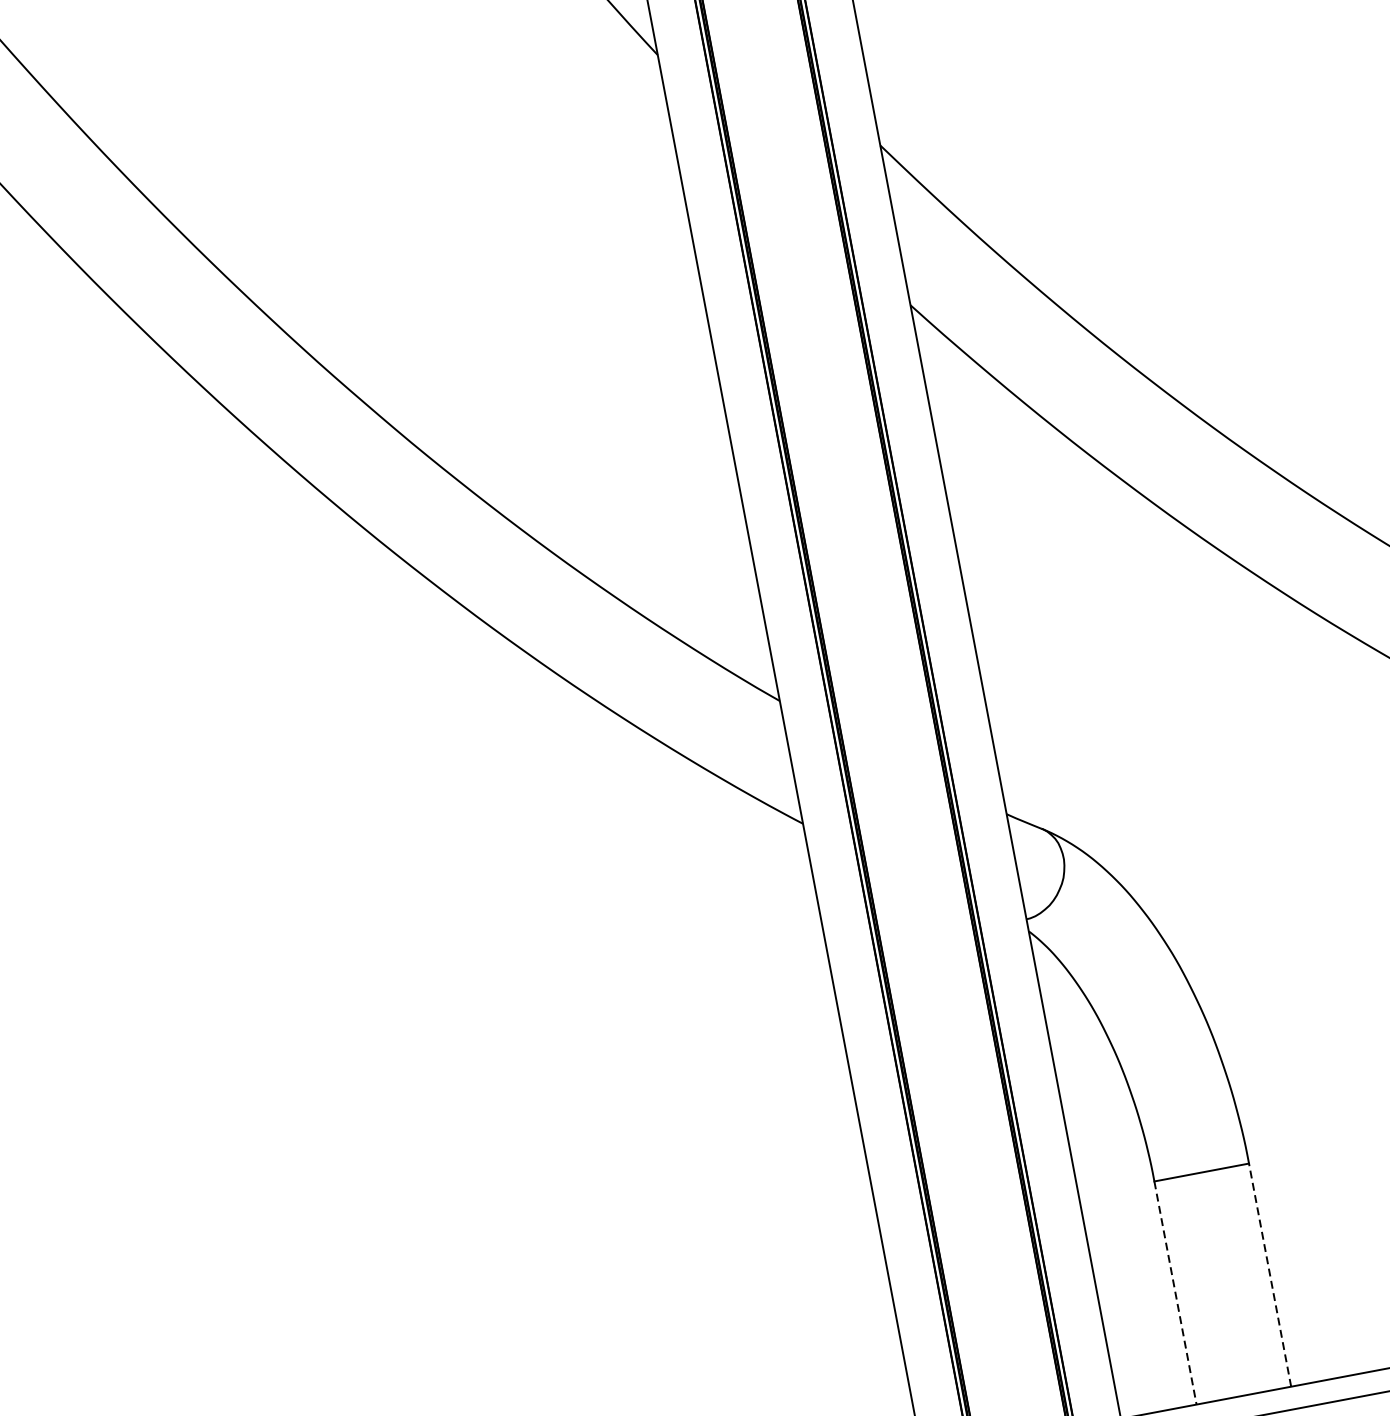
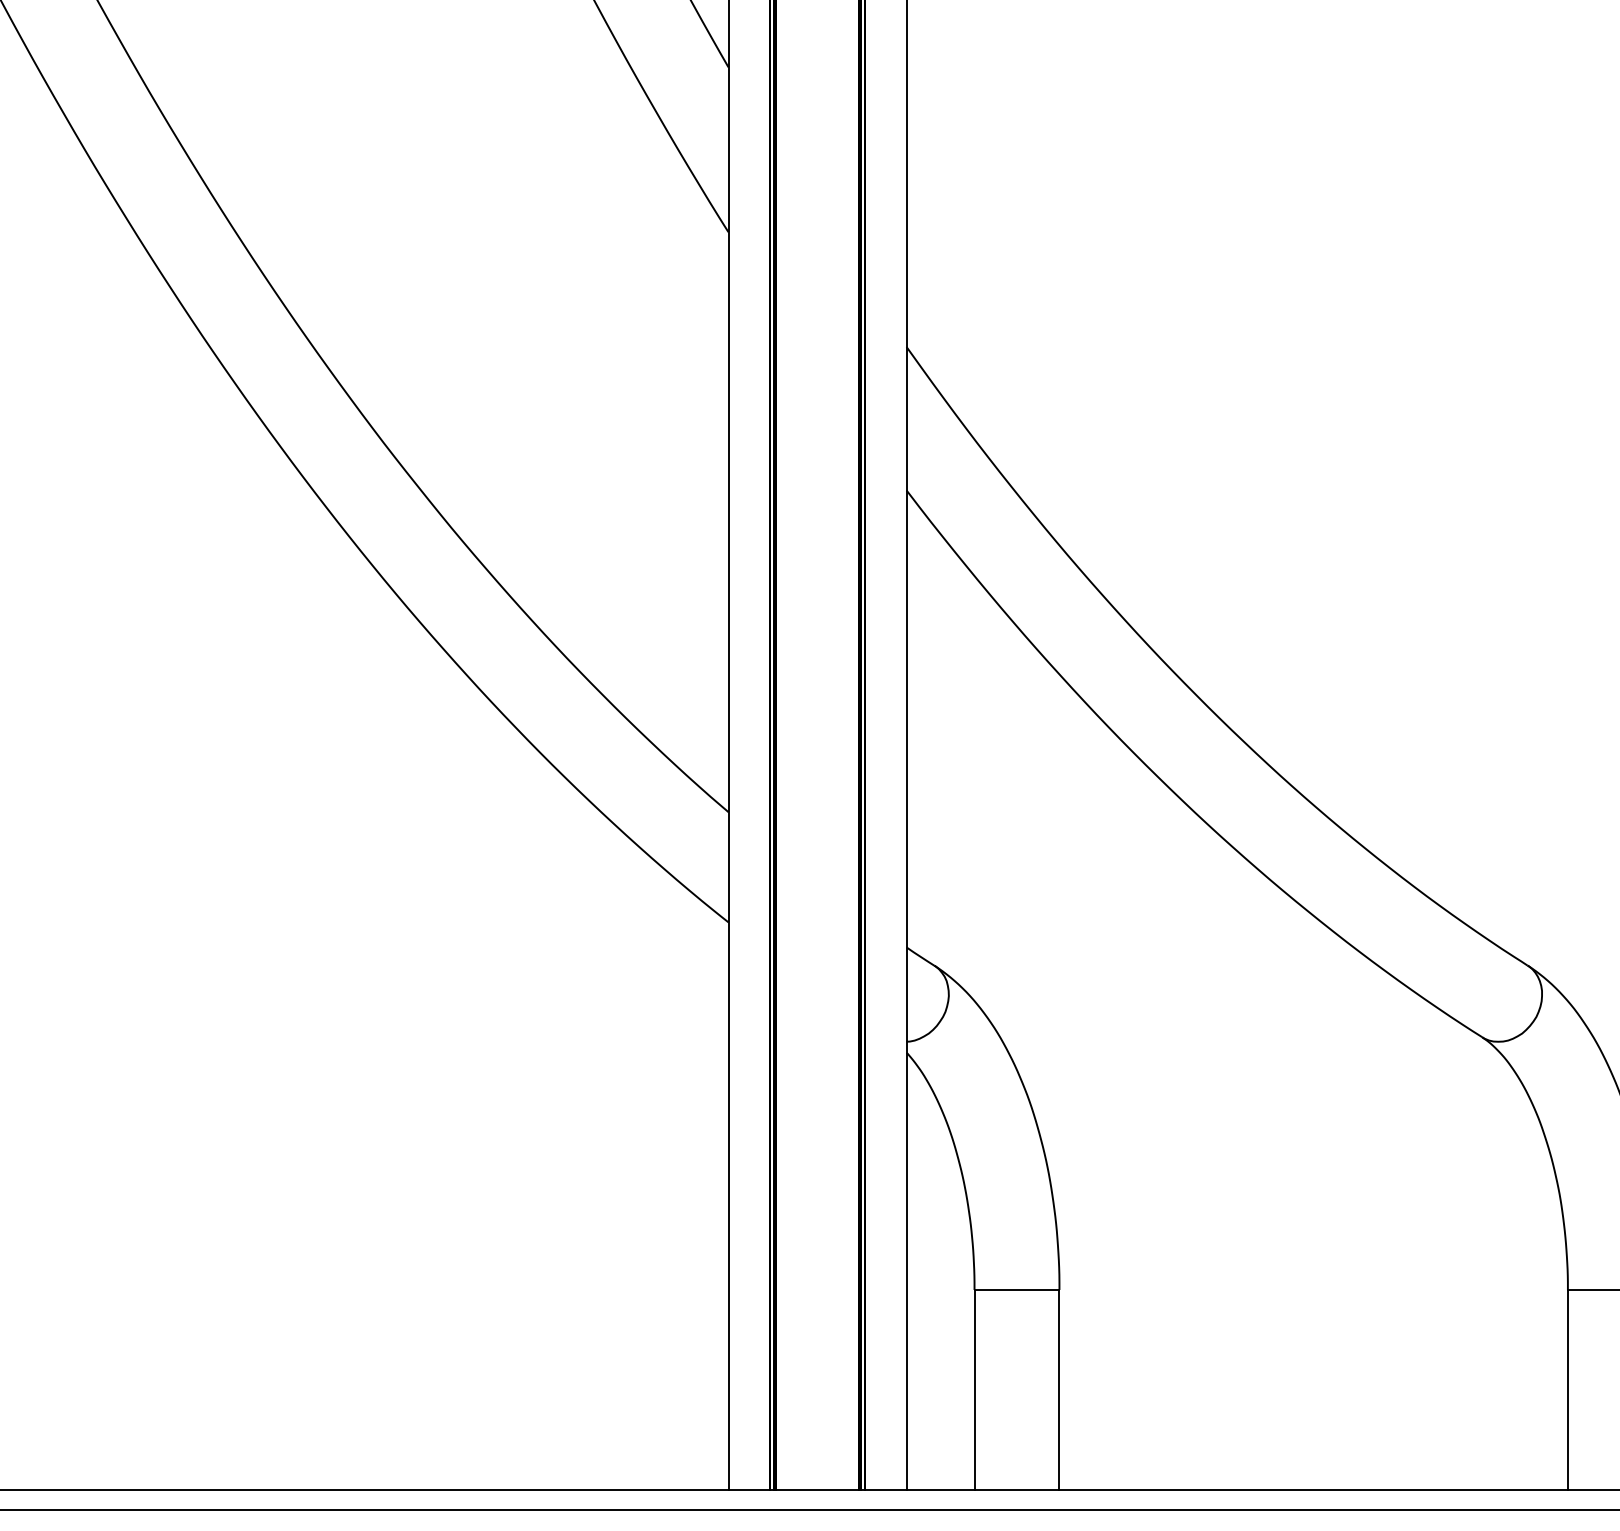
line: (1270, 1274) -> (1059, 1389), dashed -> solid
line: (1175, 1293) -> (974, 1390), dashed -> solid

